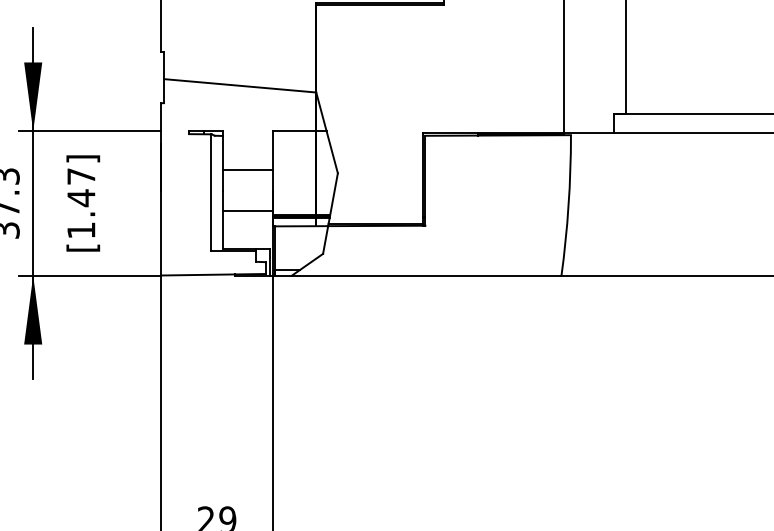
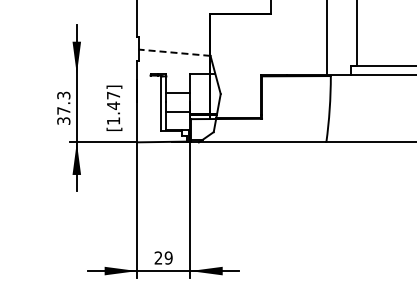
line: (239, 85) -> (174, 52), solid -> dashed
line: (89, 131) -> (103, 74), removed
text: (83, 201) -> (114, 107), moved

